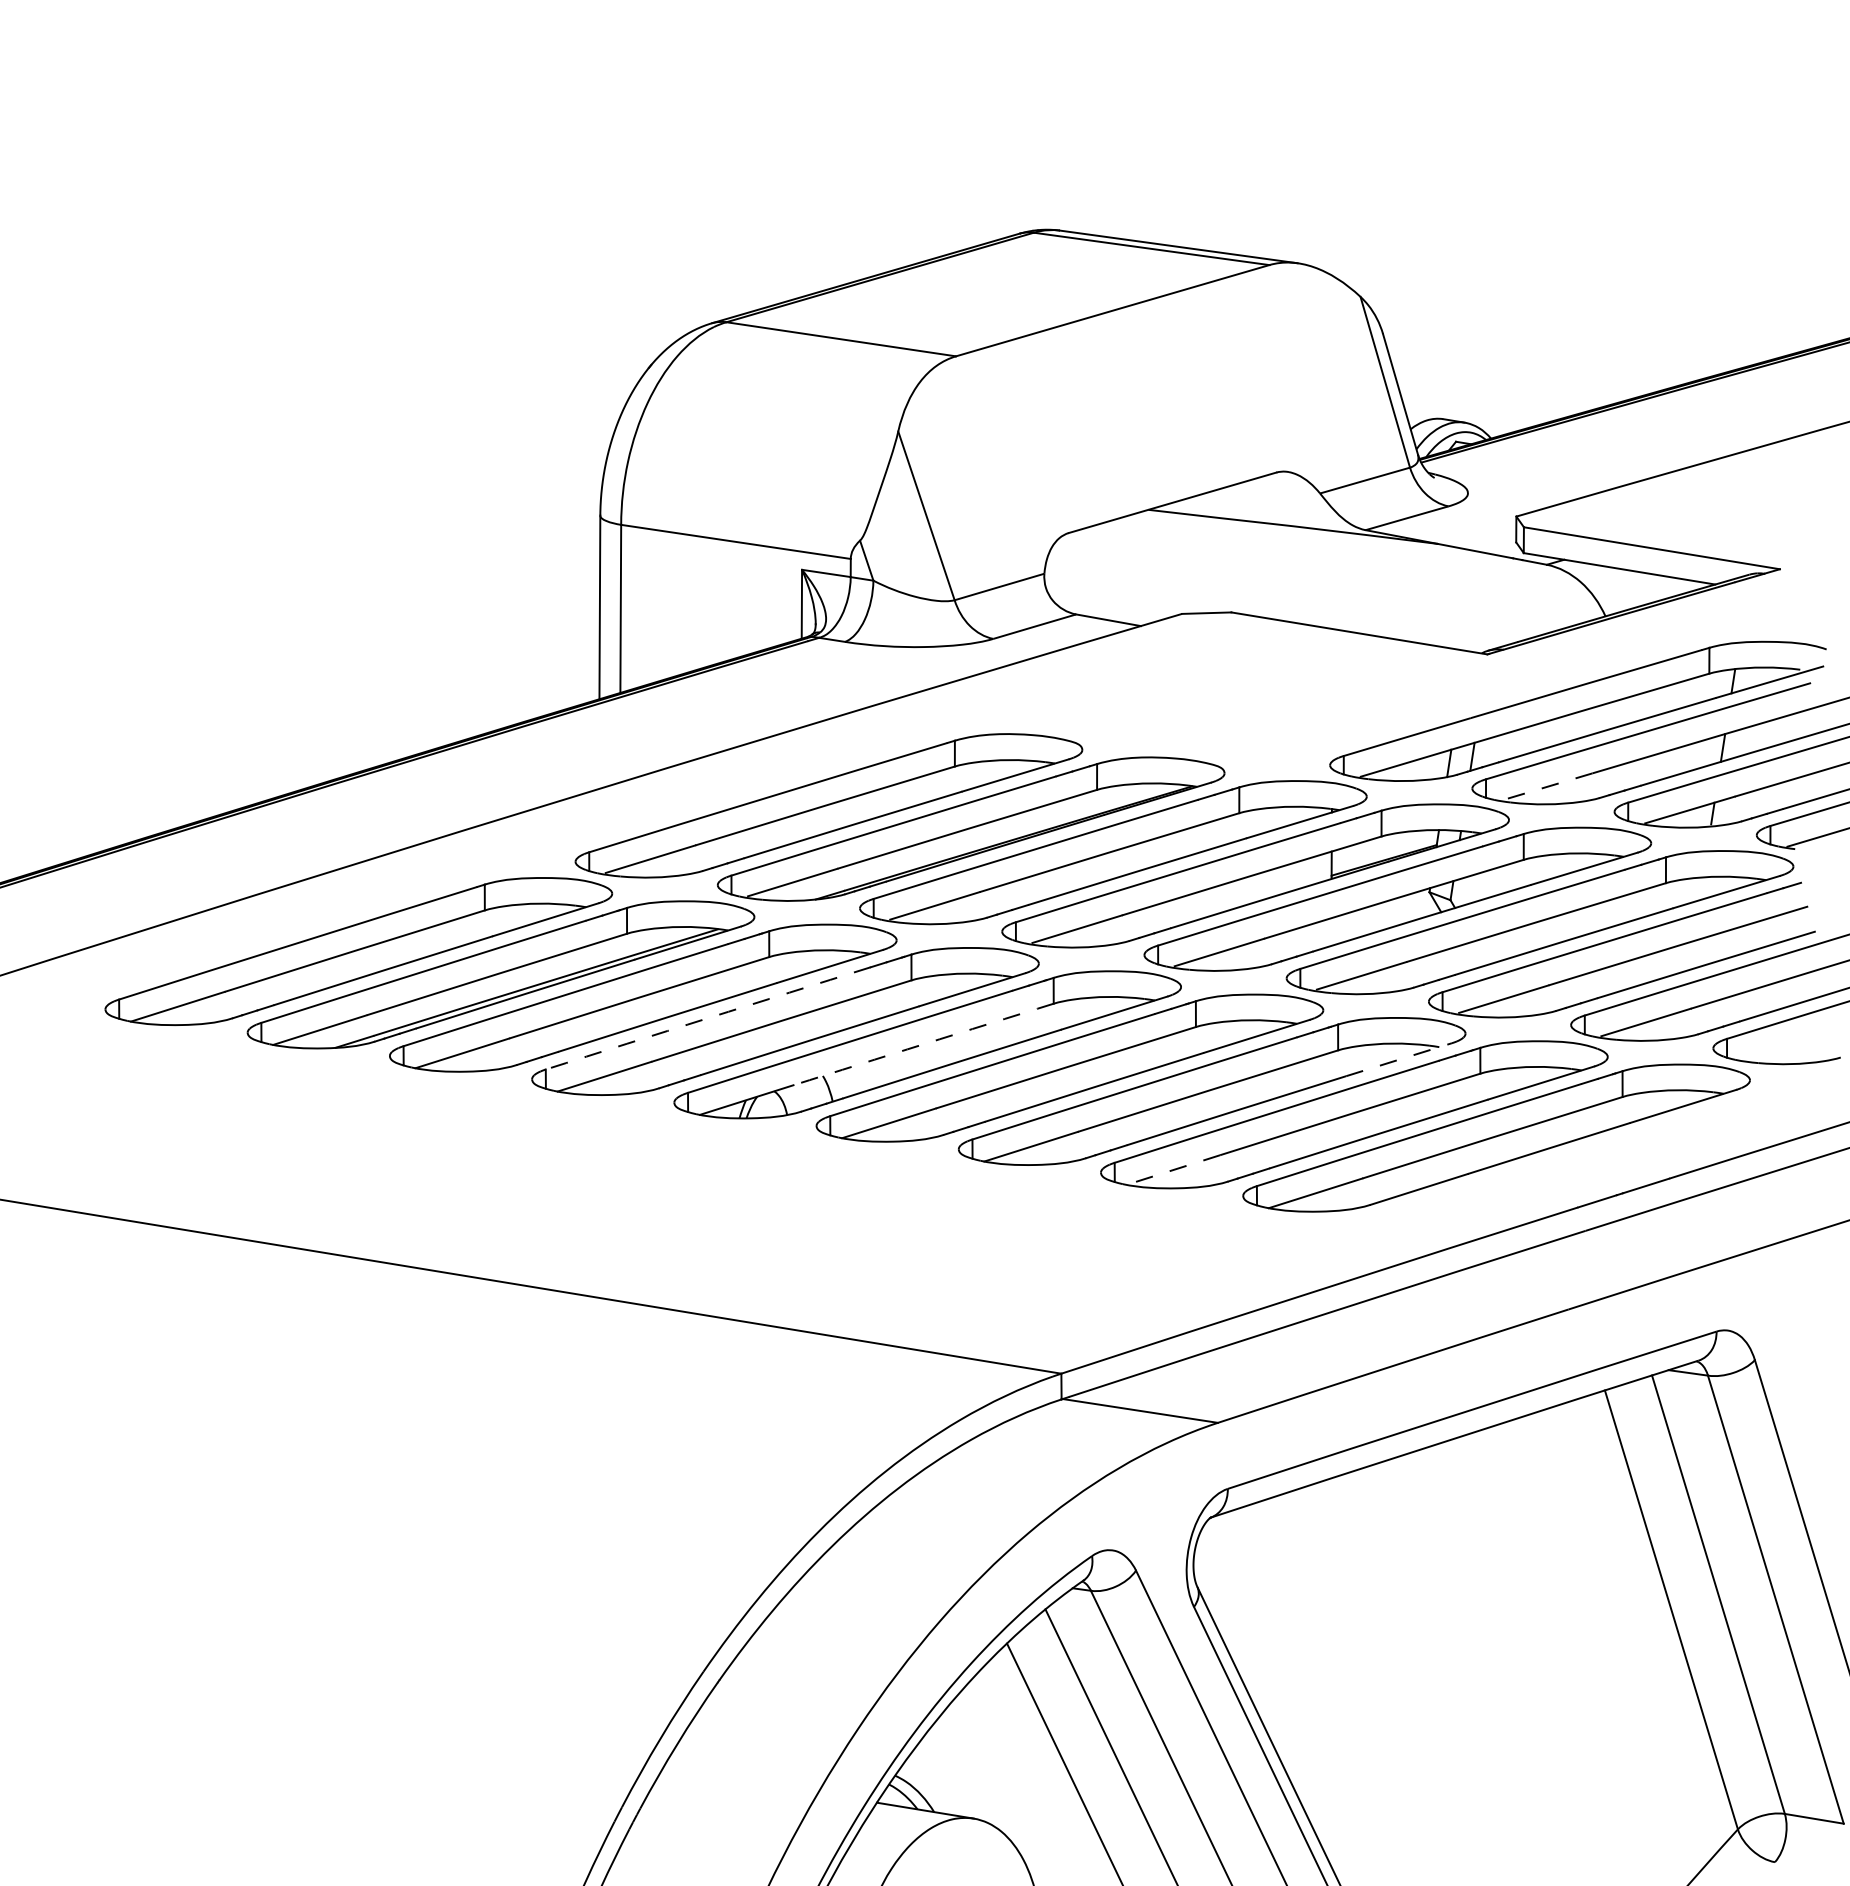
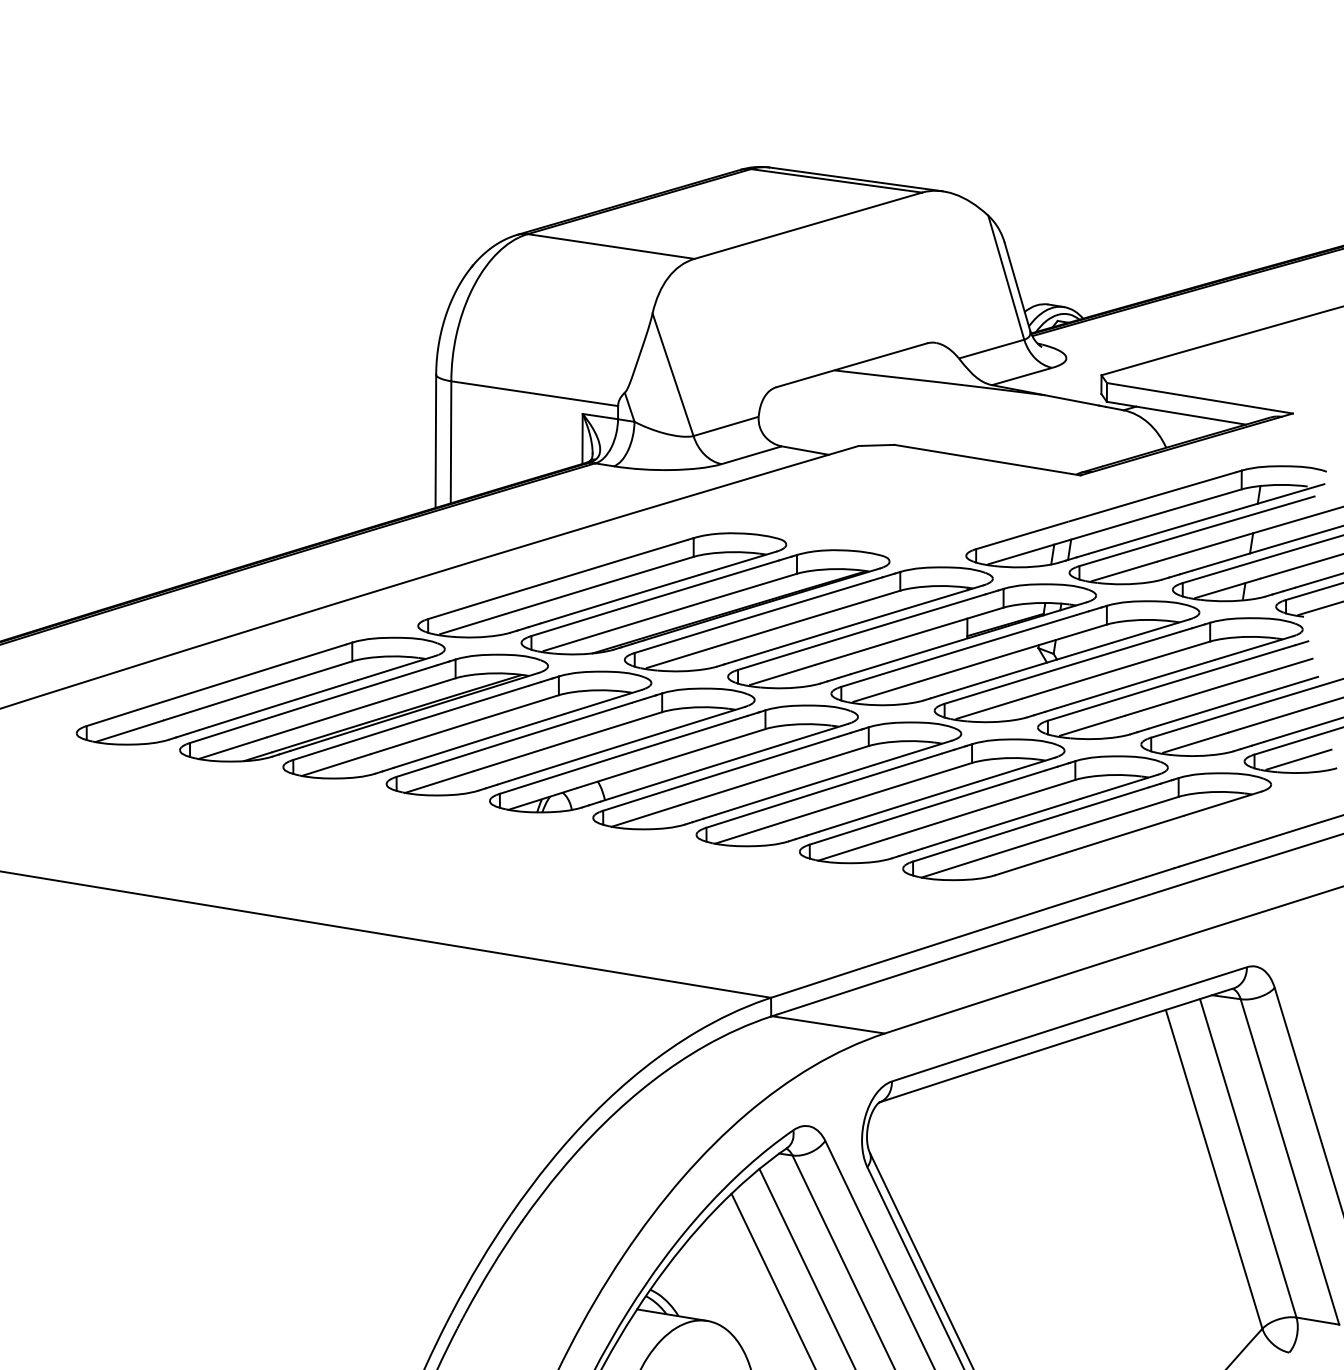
line: (1547, 786) -> (1124, 571), dashed -> solid
arc: (708, 1018) -> (514, 739), dashed -> solid
arc: (923, 1044) -> (670, 758), dashed -> solid
line: (1787, 1045) -> (1298, 759), added
line: (1399, 1059) -> (1016, 769), dashed -> solid
line: (1172, 1170) -> (851, 850), dashed -> solid

